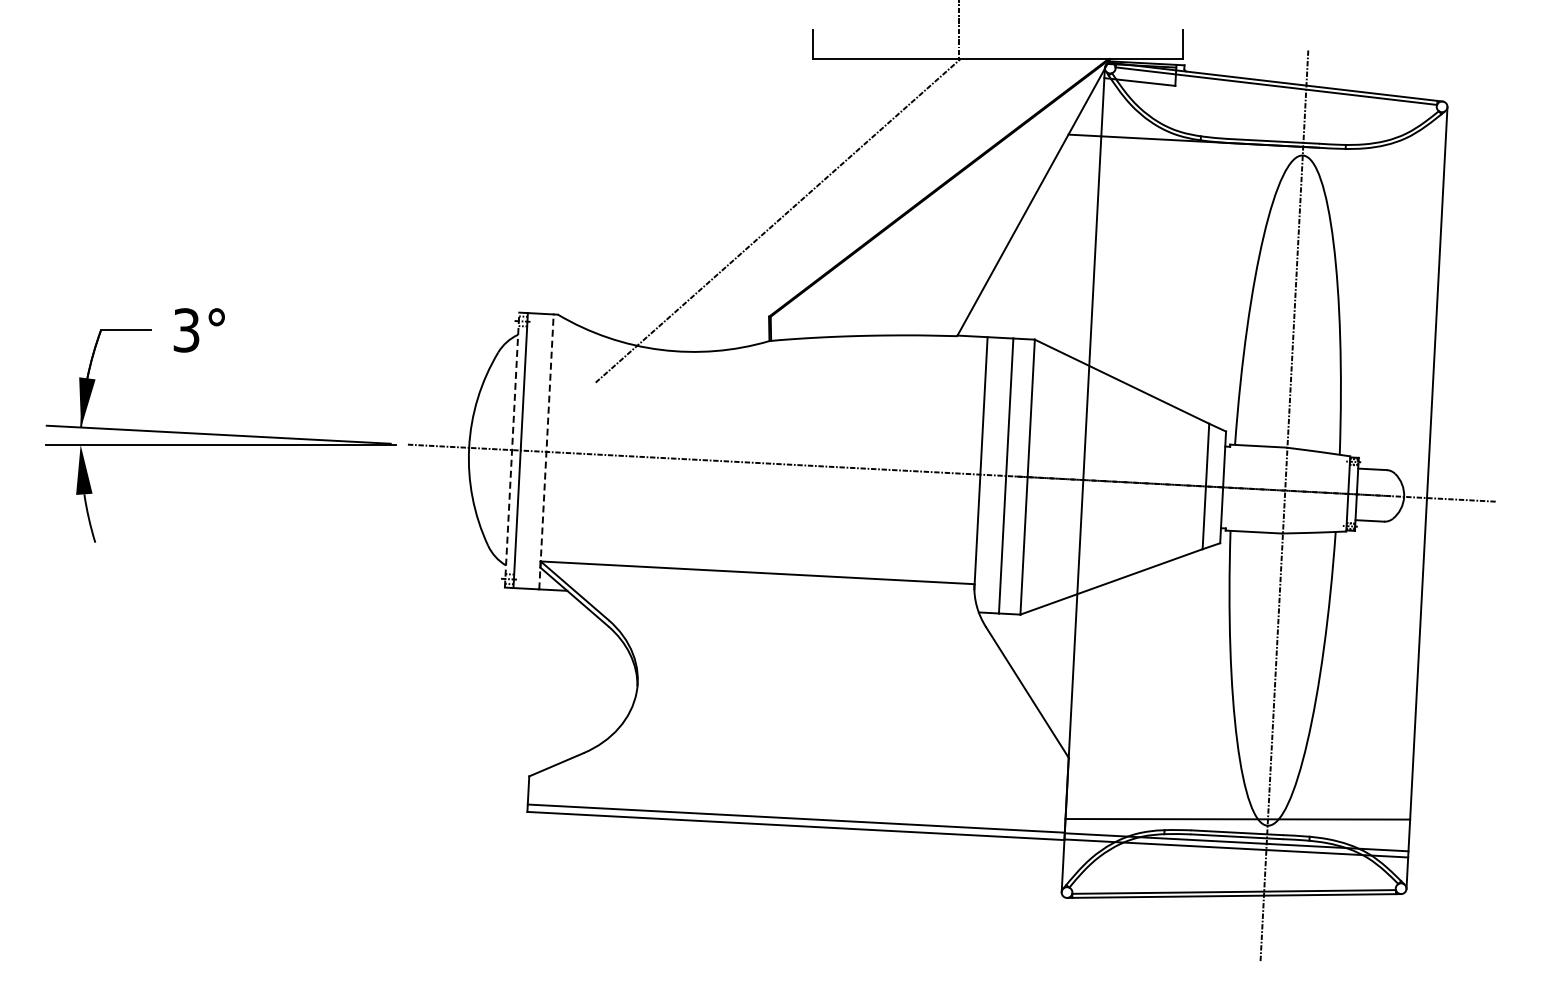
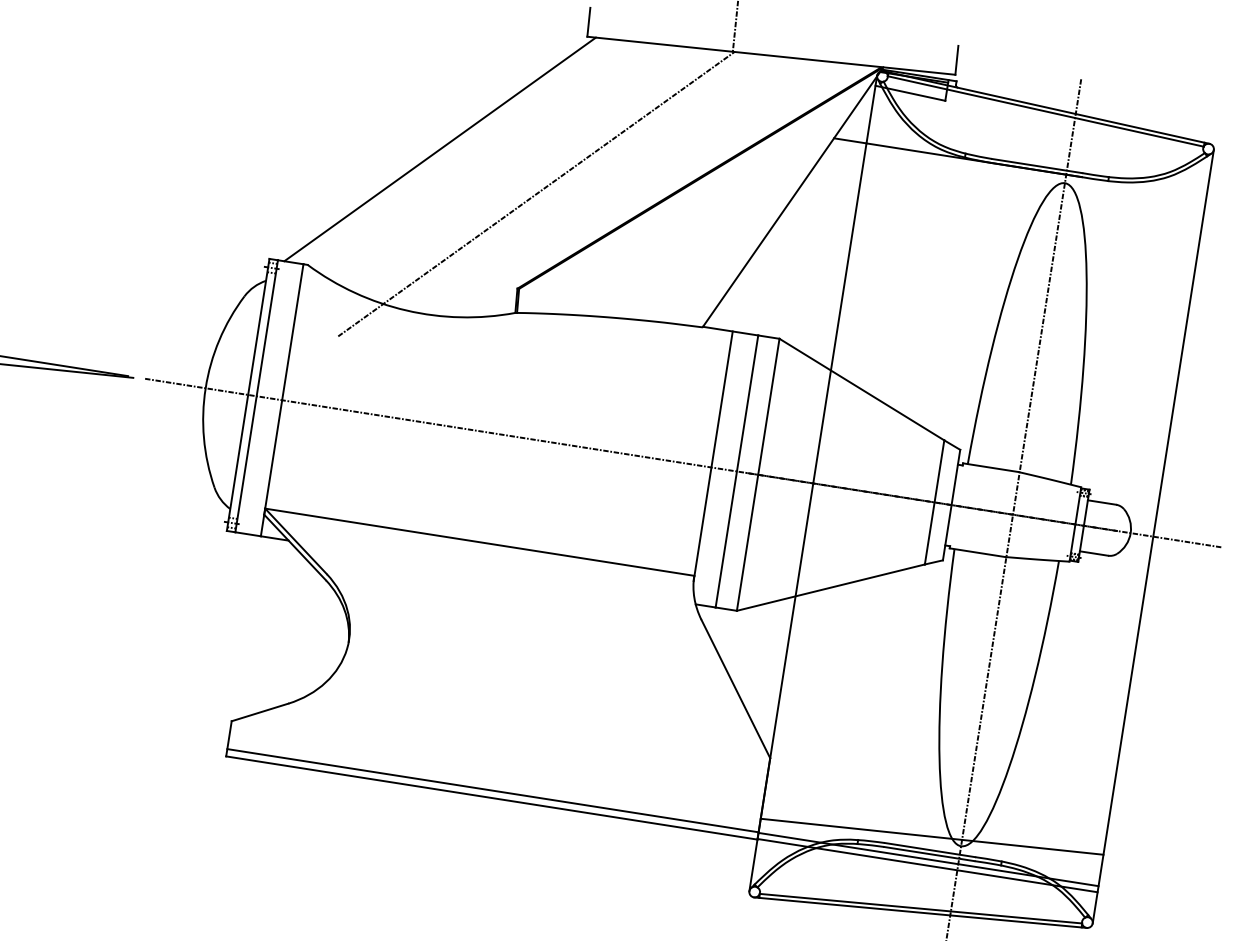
line: (677, 185) -> (439, 148), added
line: (512, 450) -> (248, 395), dashed -> solid
line: (546, 451) -> (282, 399), dashed -> solid

